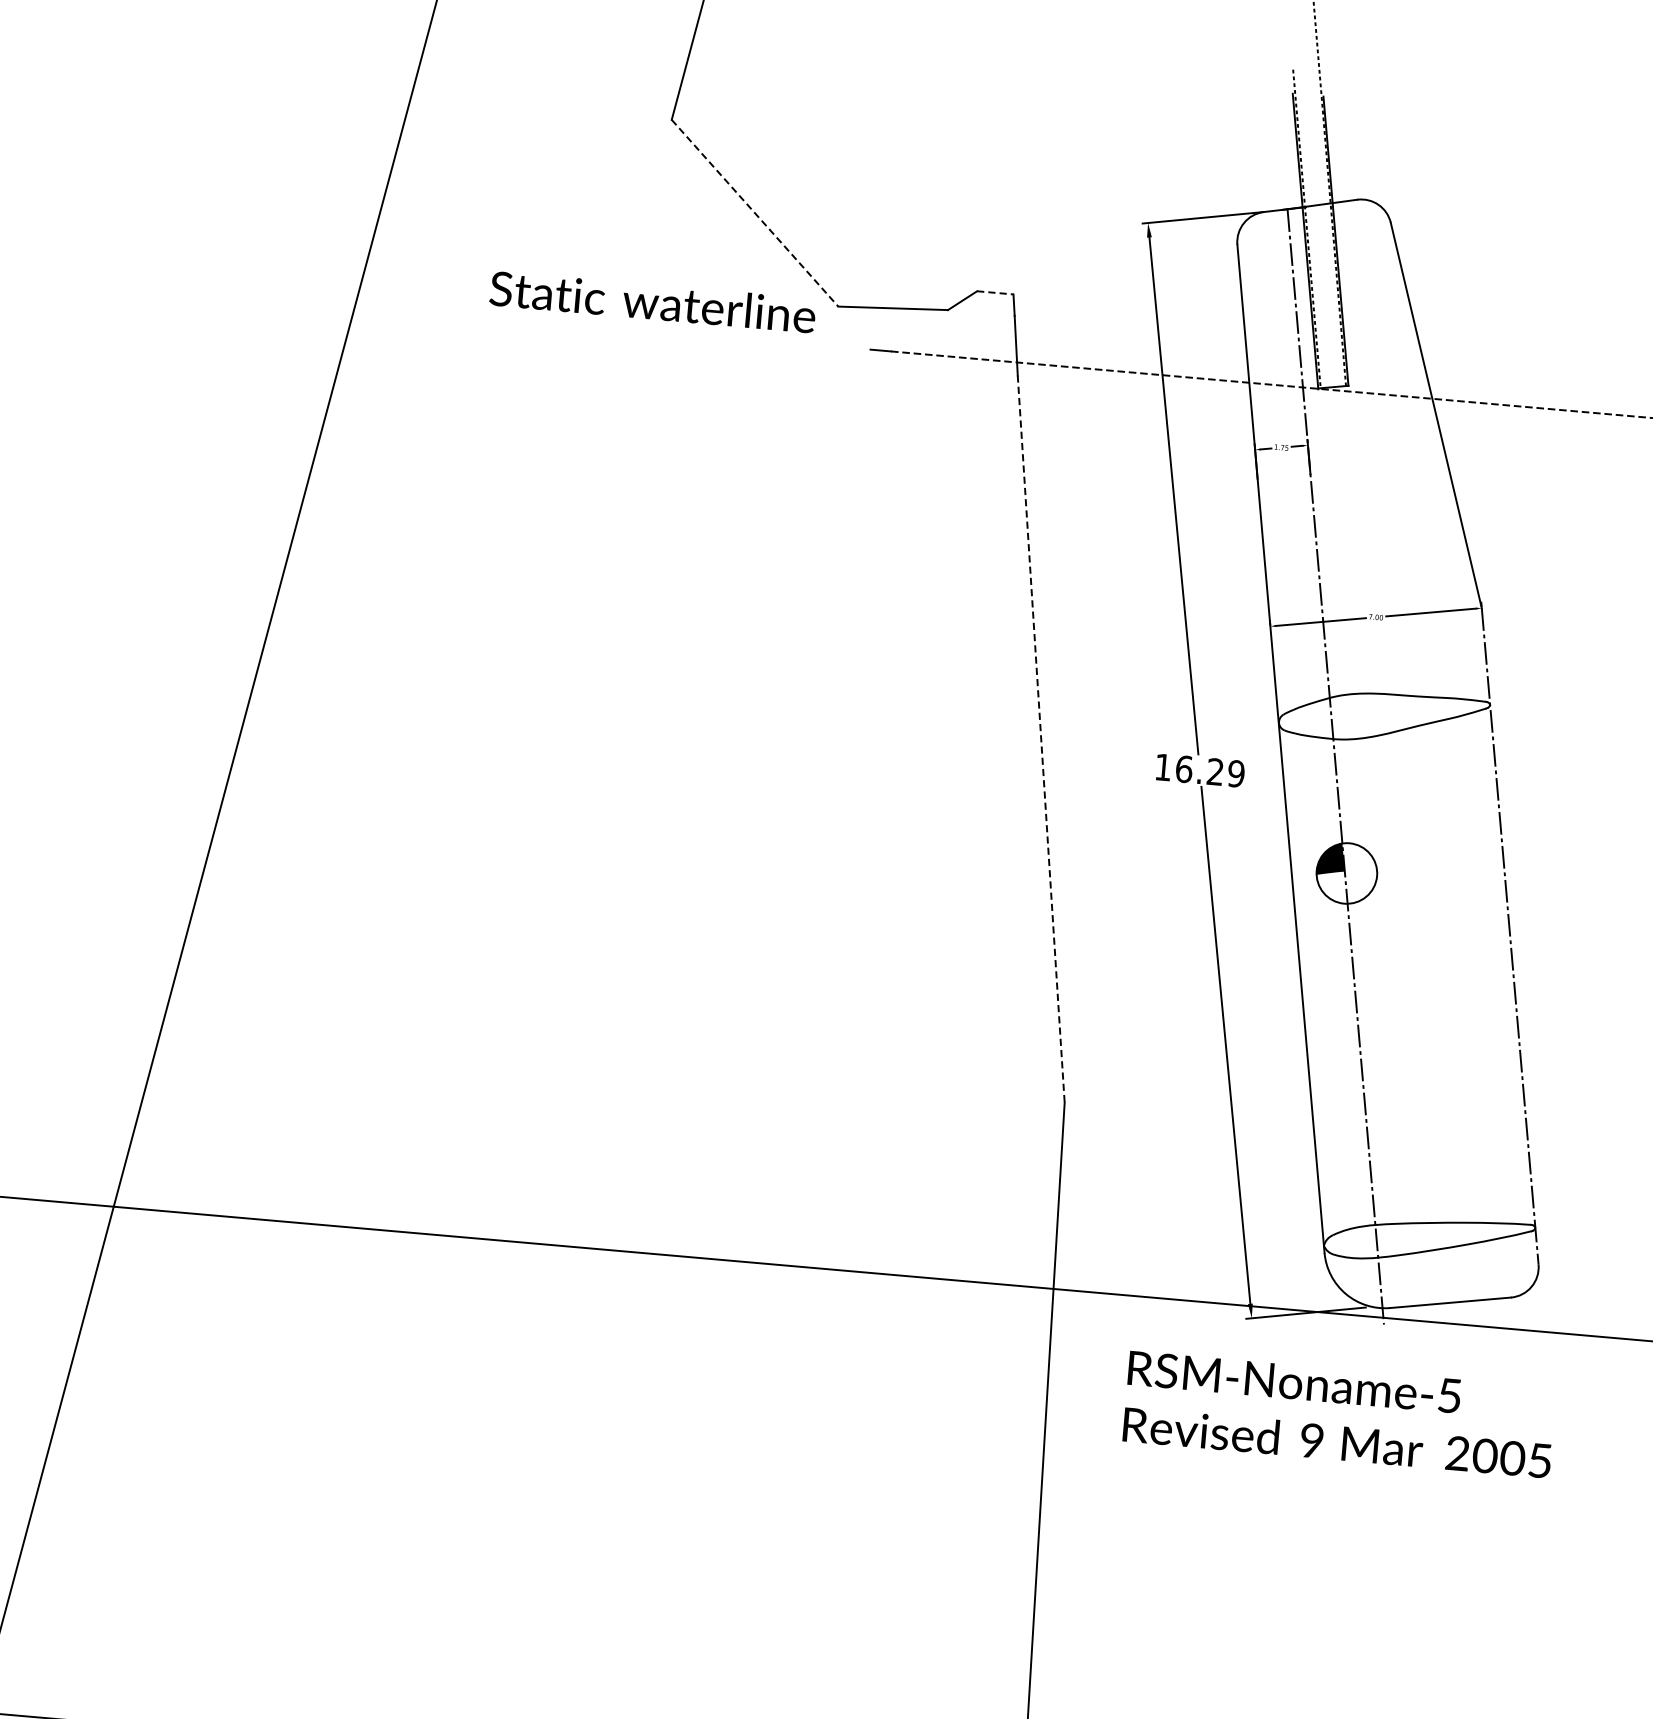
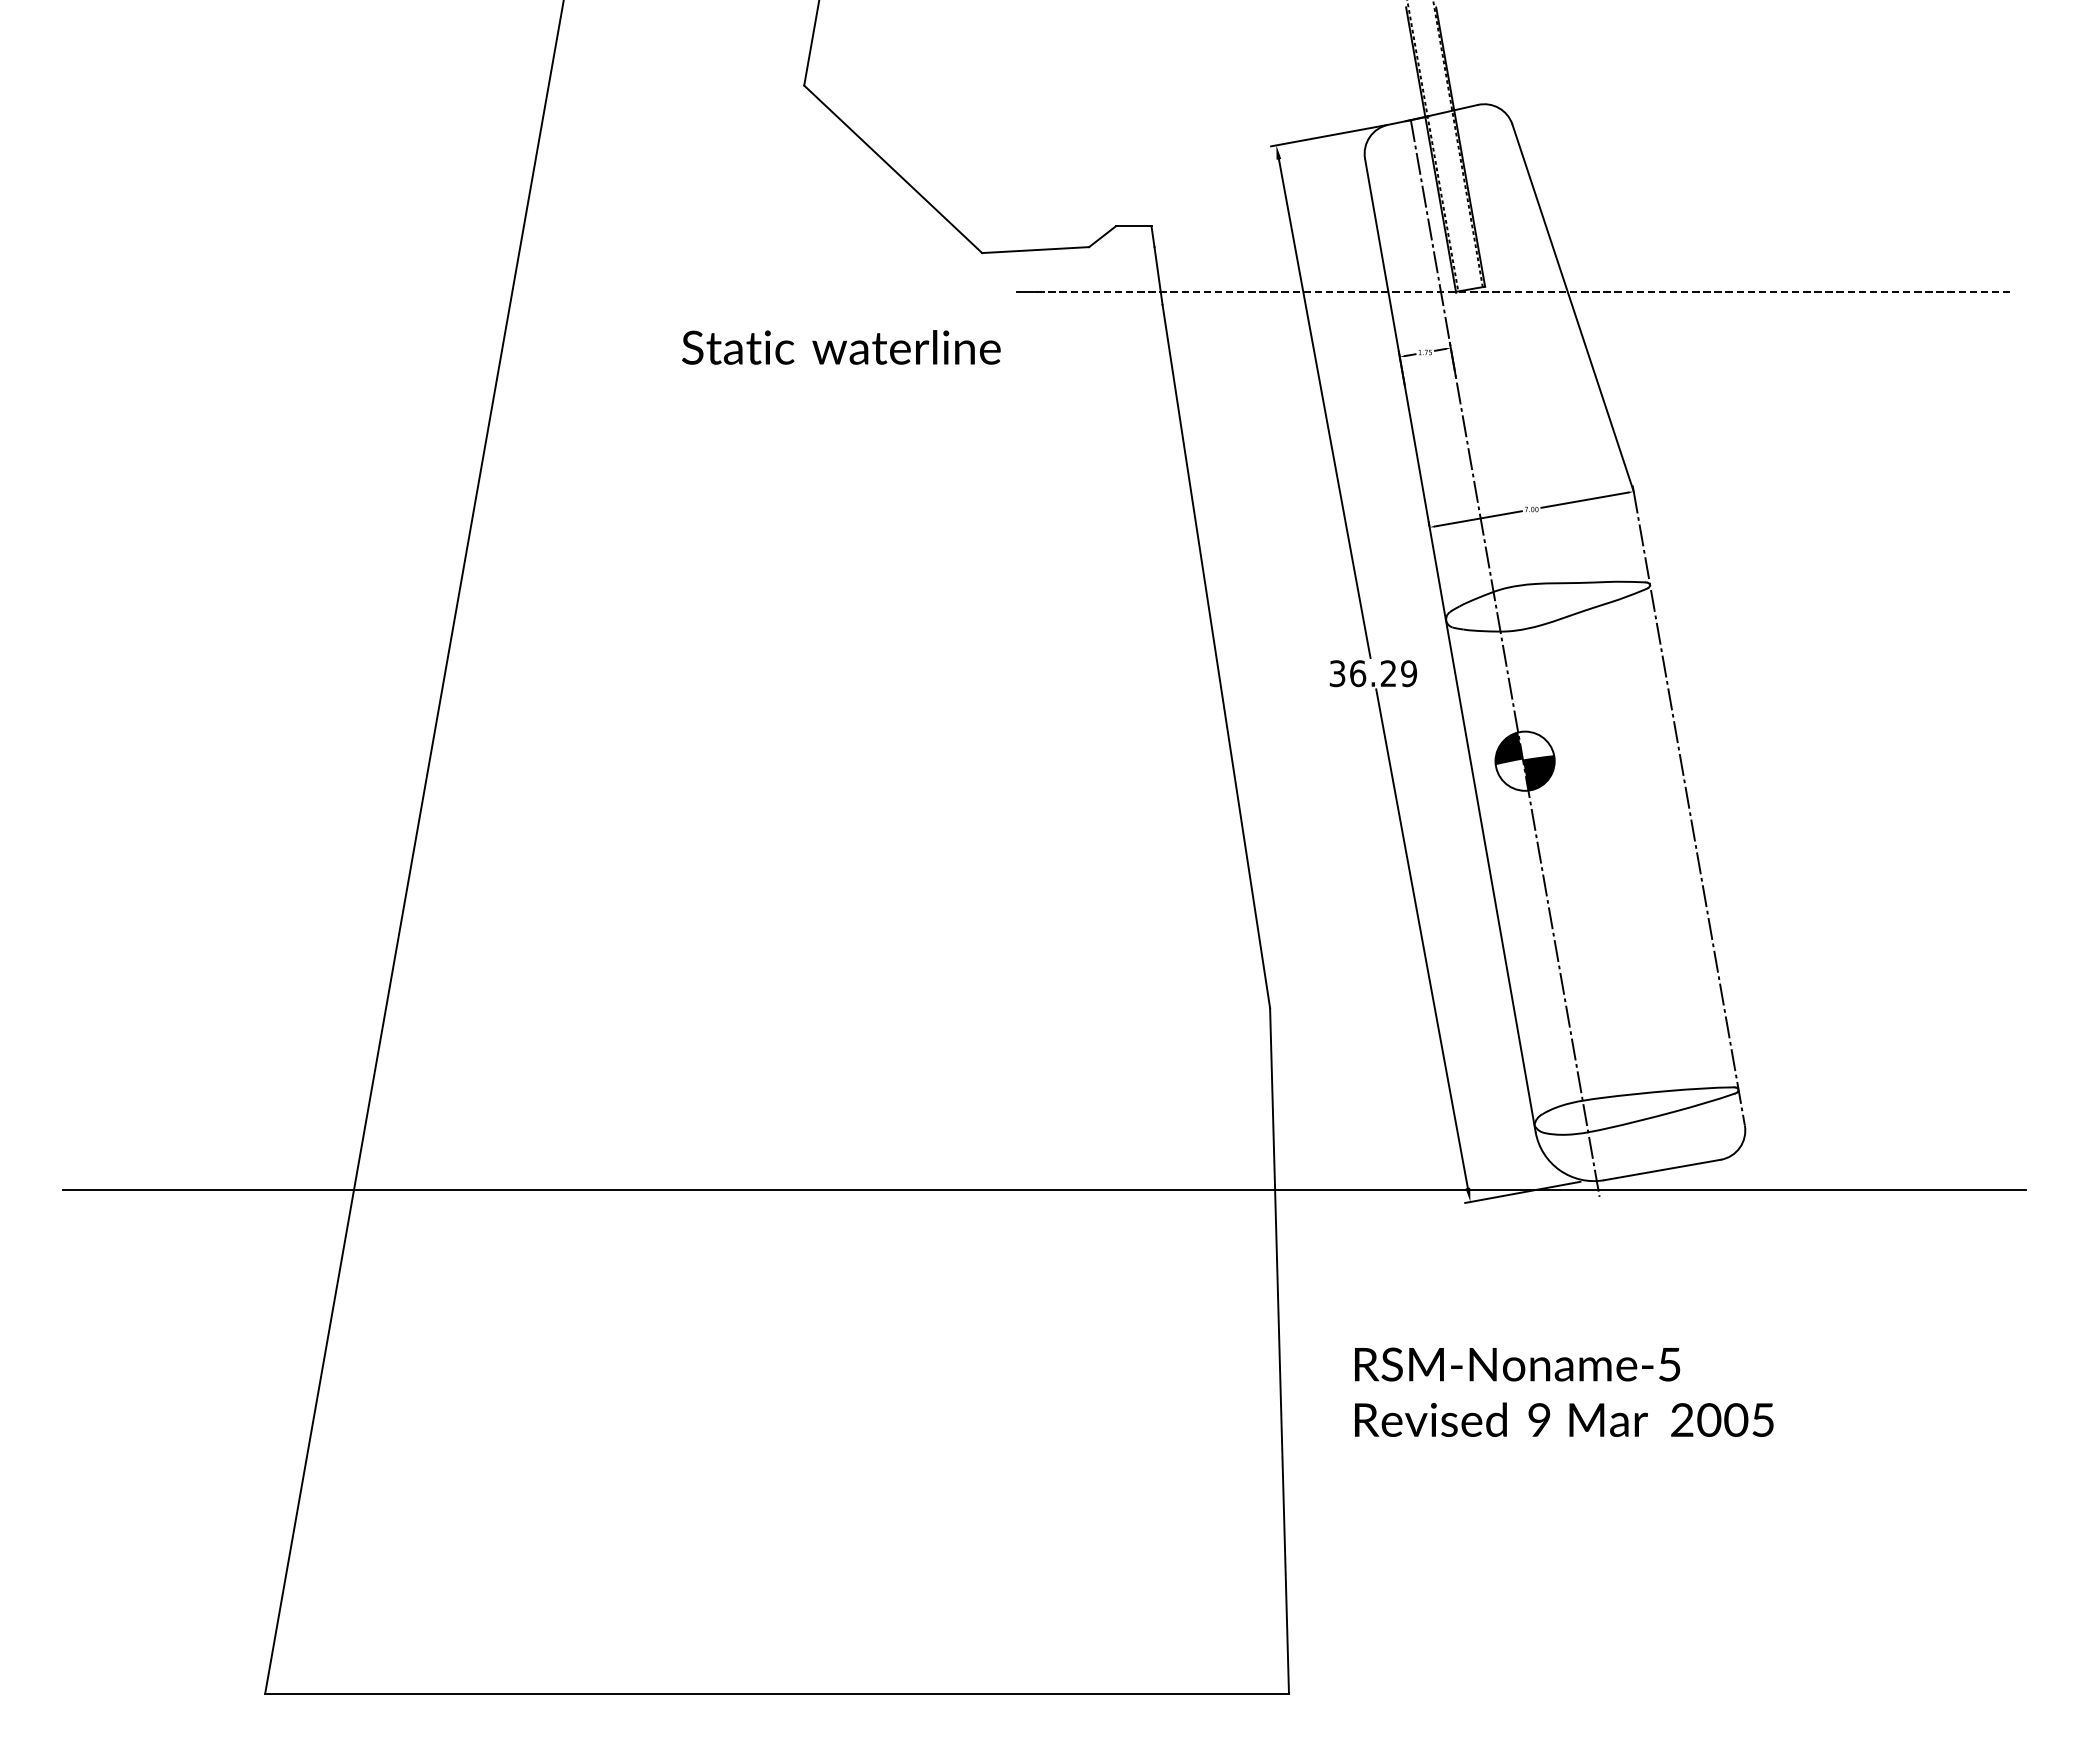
line: (755, 213) -> (893, 169), dashed -> solid
line: (995, 293) -> (1133, 226), dashed -> solid
text: (652, 302) -> (841, 347), moved
line: (1041, 739) -> (1216, 656), dashed -> solid
text: (1163, 767) -> (1337, 673), 16.29 -> 36.29
fill: (1359, 886) -> (1538, 772), added
text: (1340, 1413) -> (1564, 1391), moved

